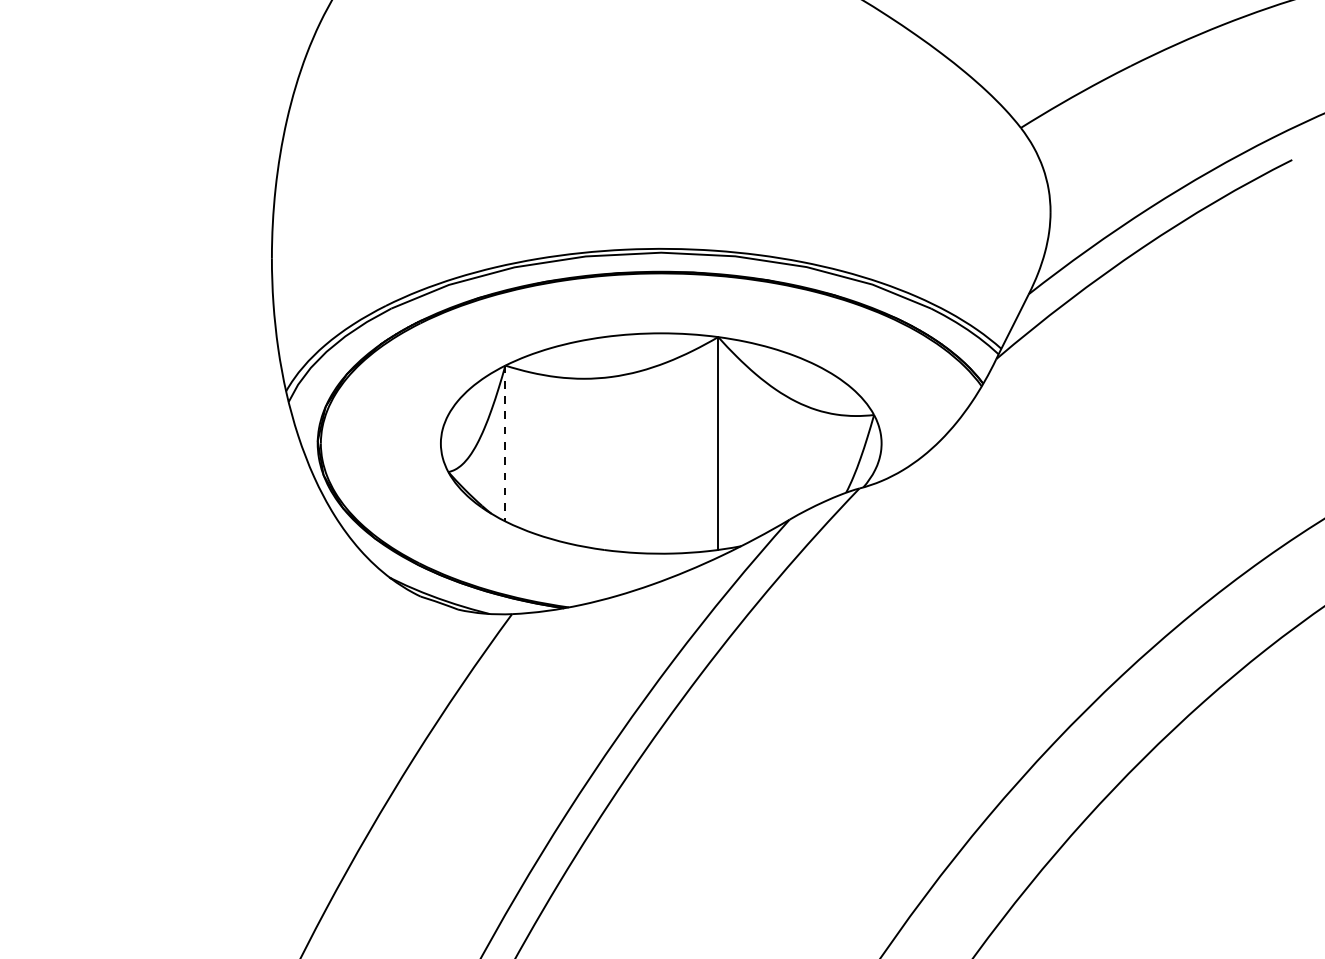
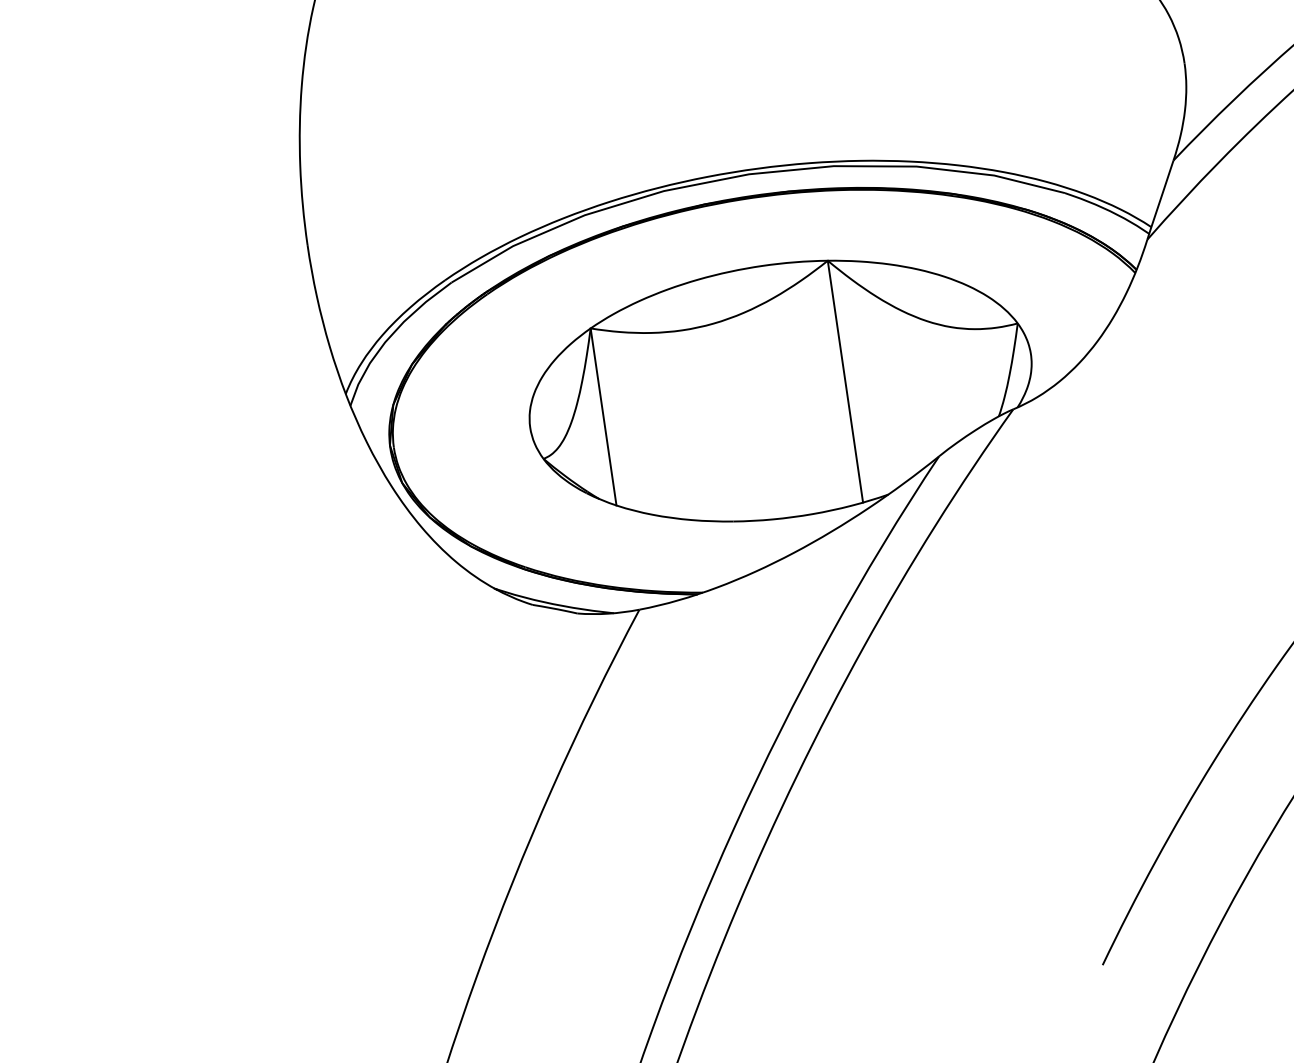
line: (505, 443) -> (603, 416), dashed -> solid

